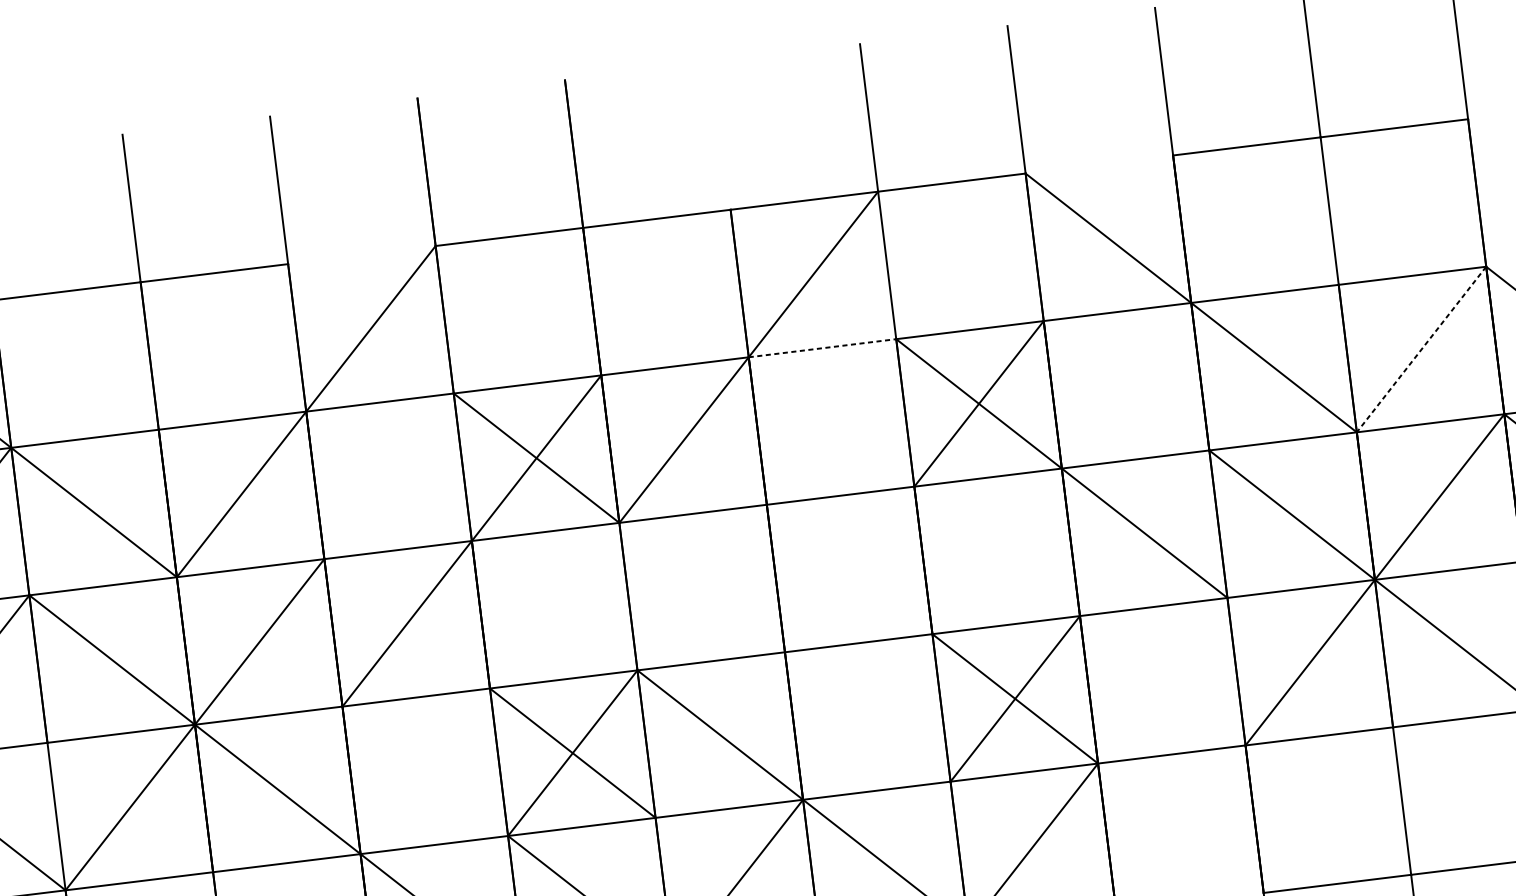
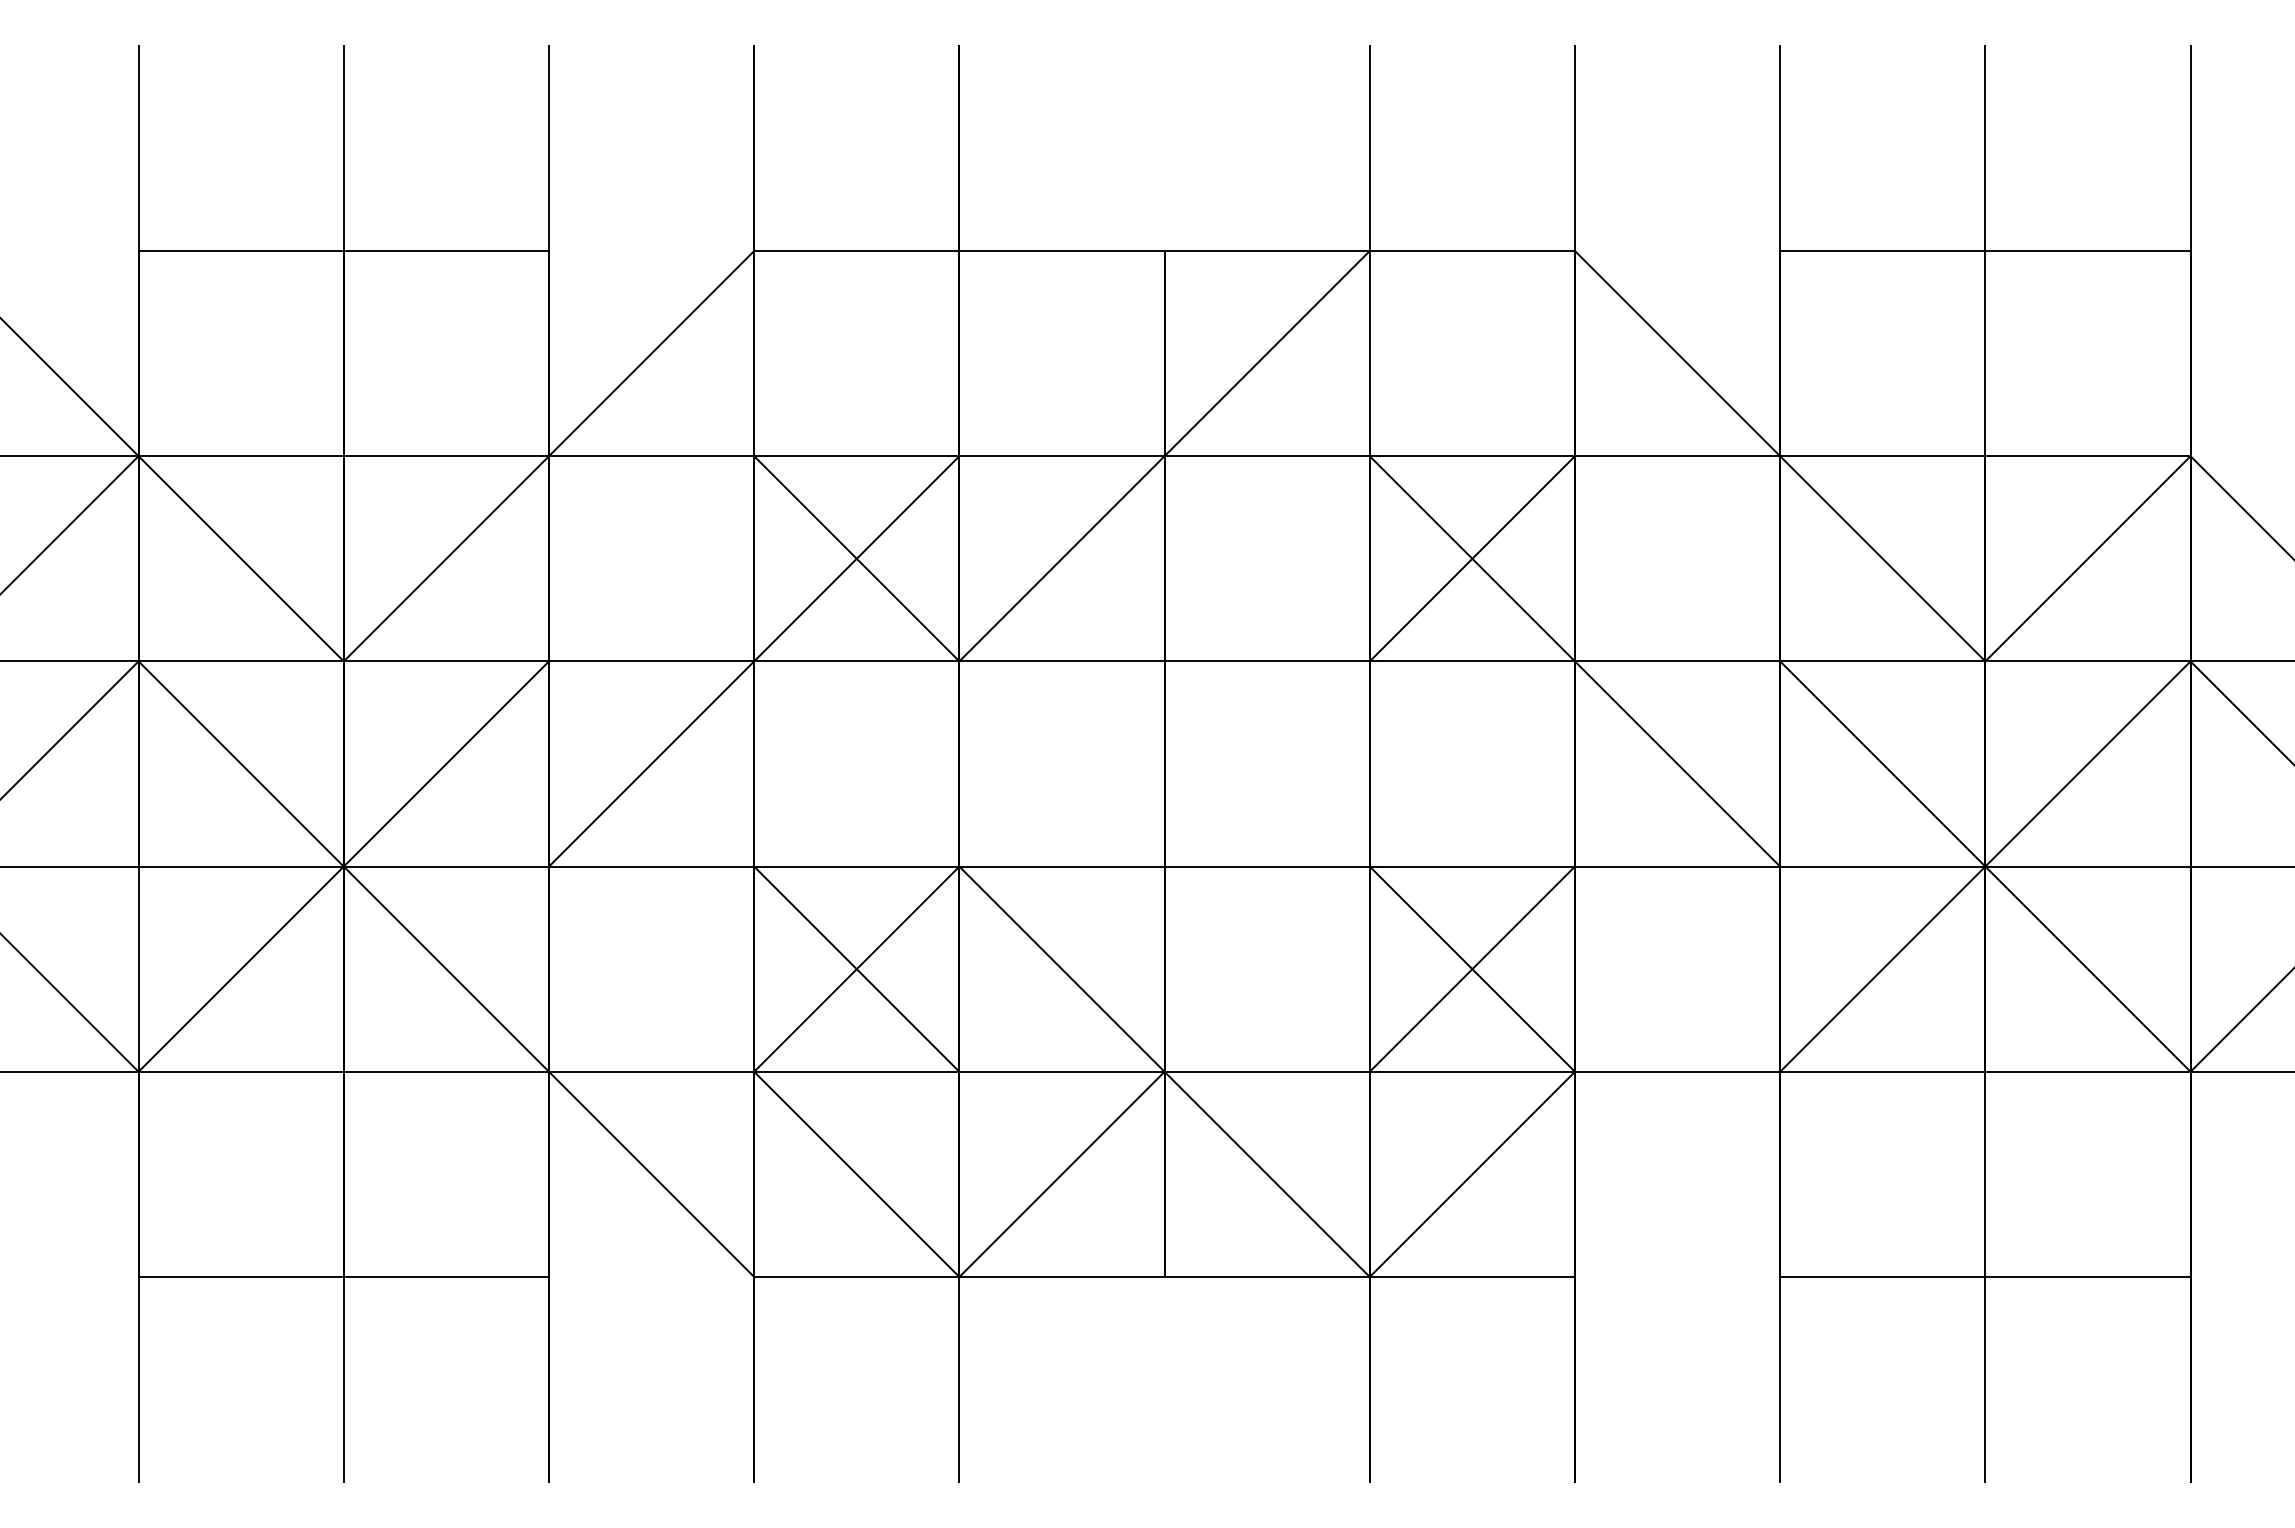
line: (822, 348) -> (1267, 456), dashed -> solid
line: (1421, 350) -> (2087, 559), dashed -> solid

